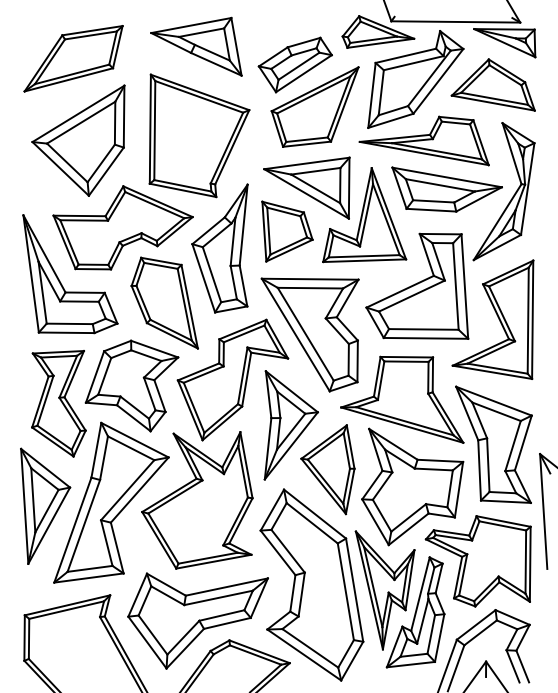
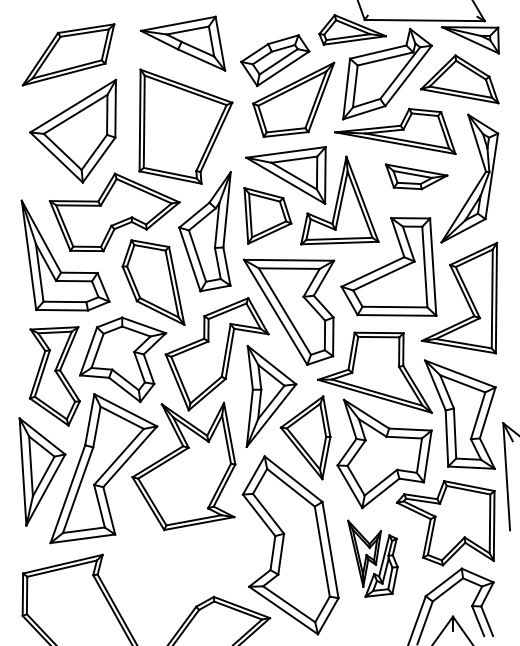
part: (446, 189) -> (416, 176), size x0.6
part: (399, 599) -> (372, 558), size x0.6
part: (197, 620) -> (184, 578), removed

